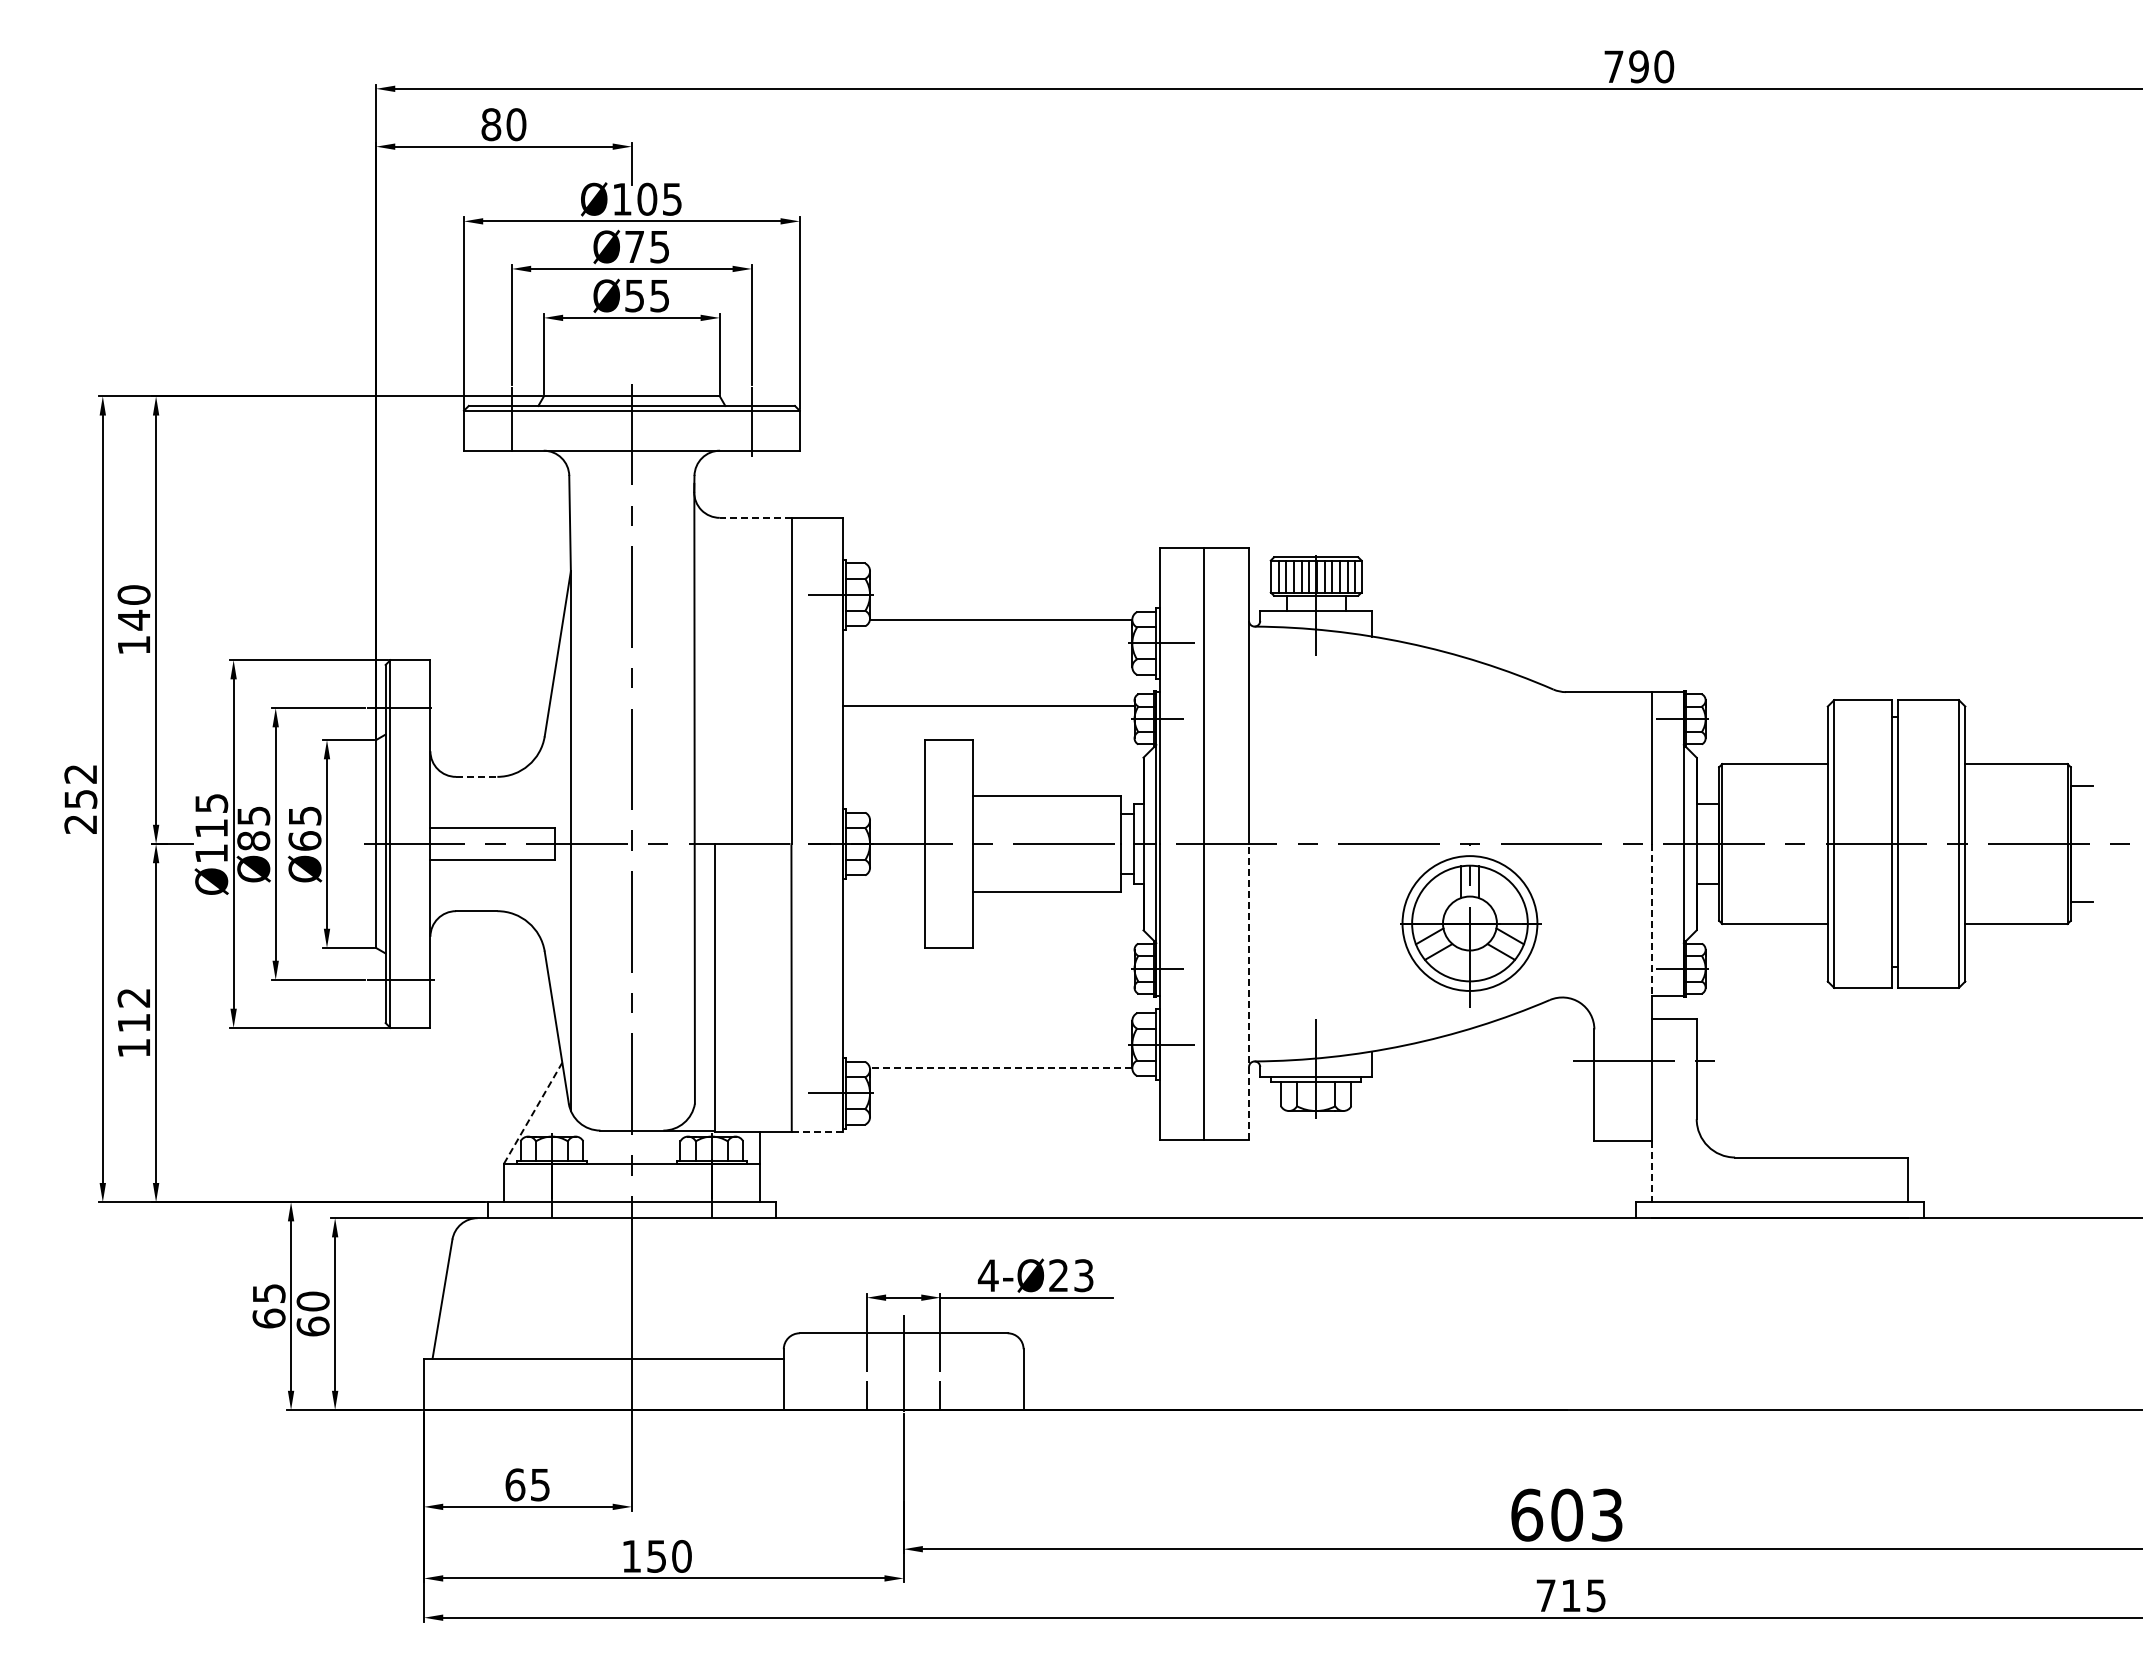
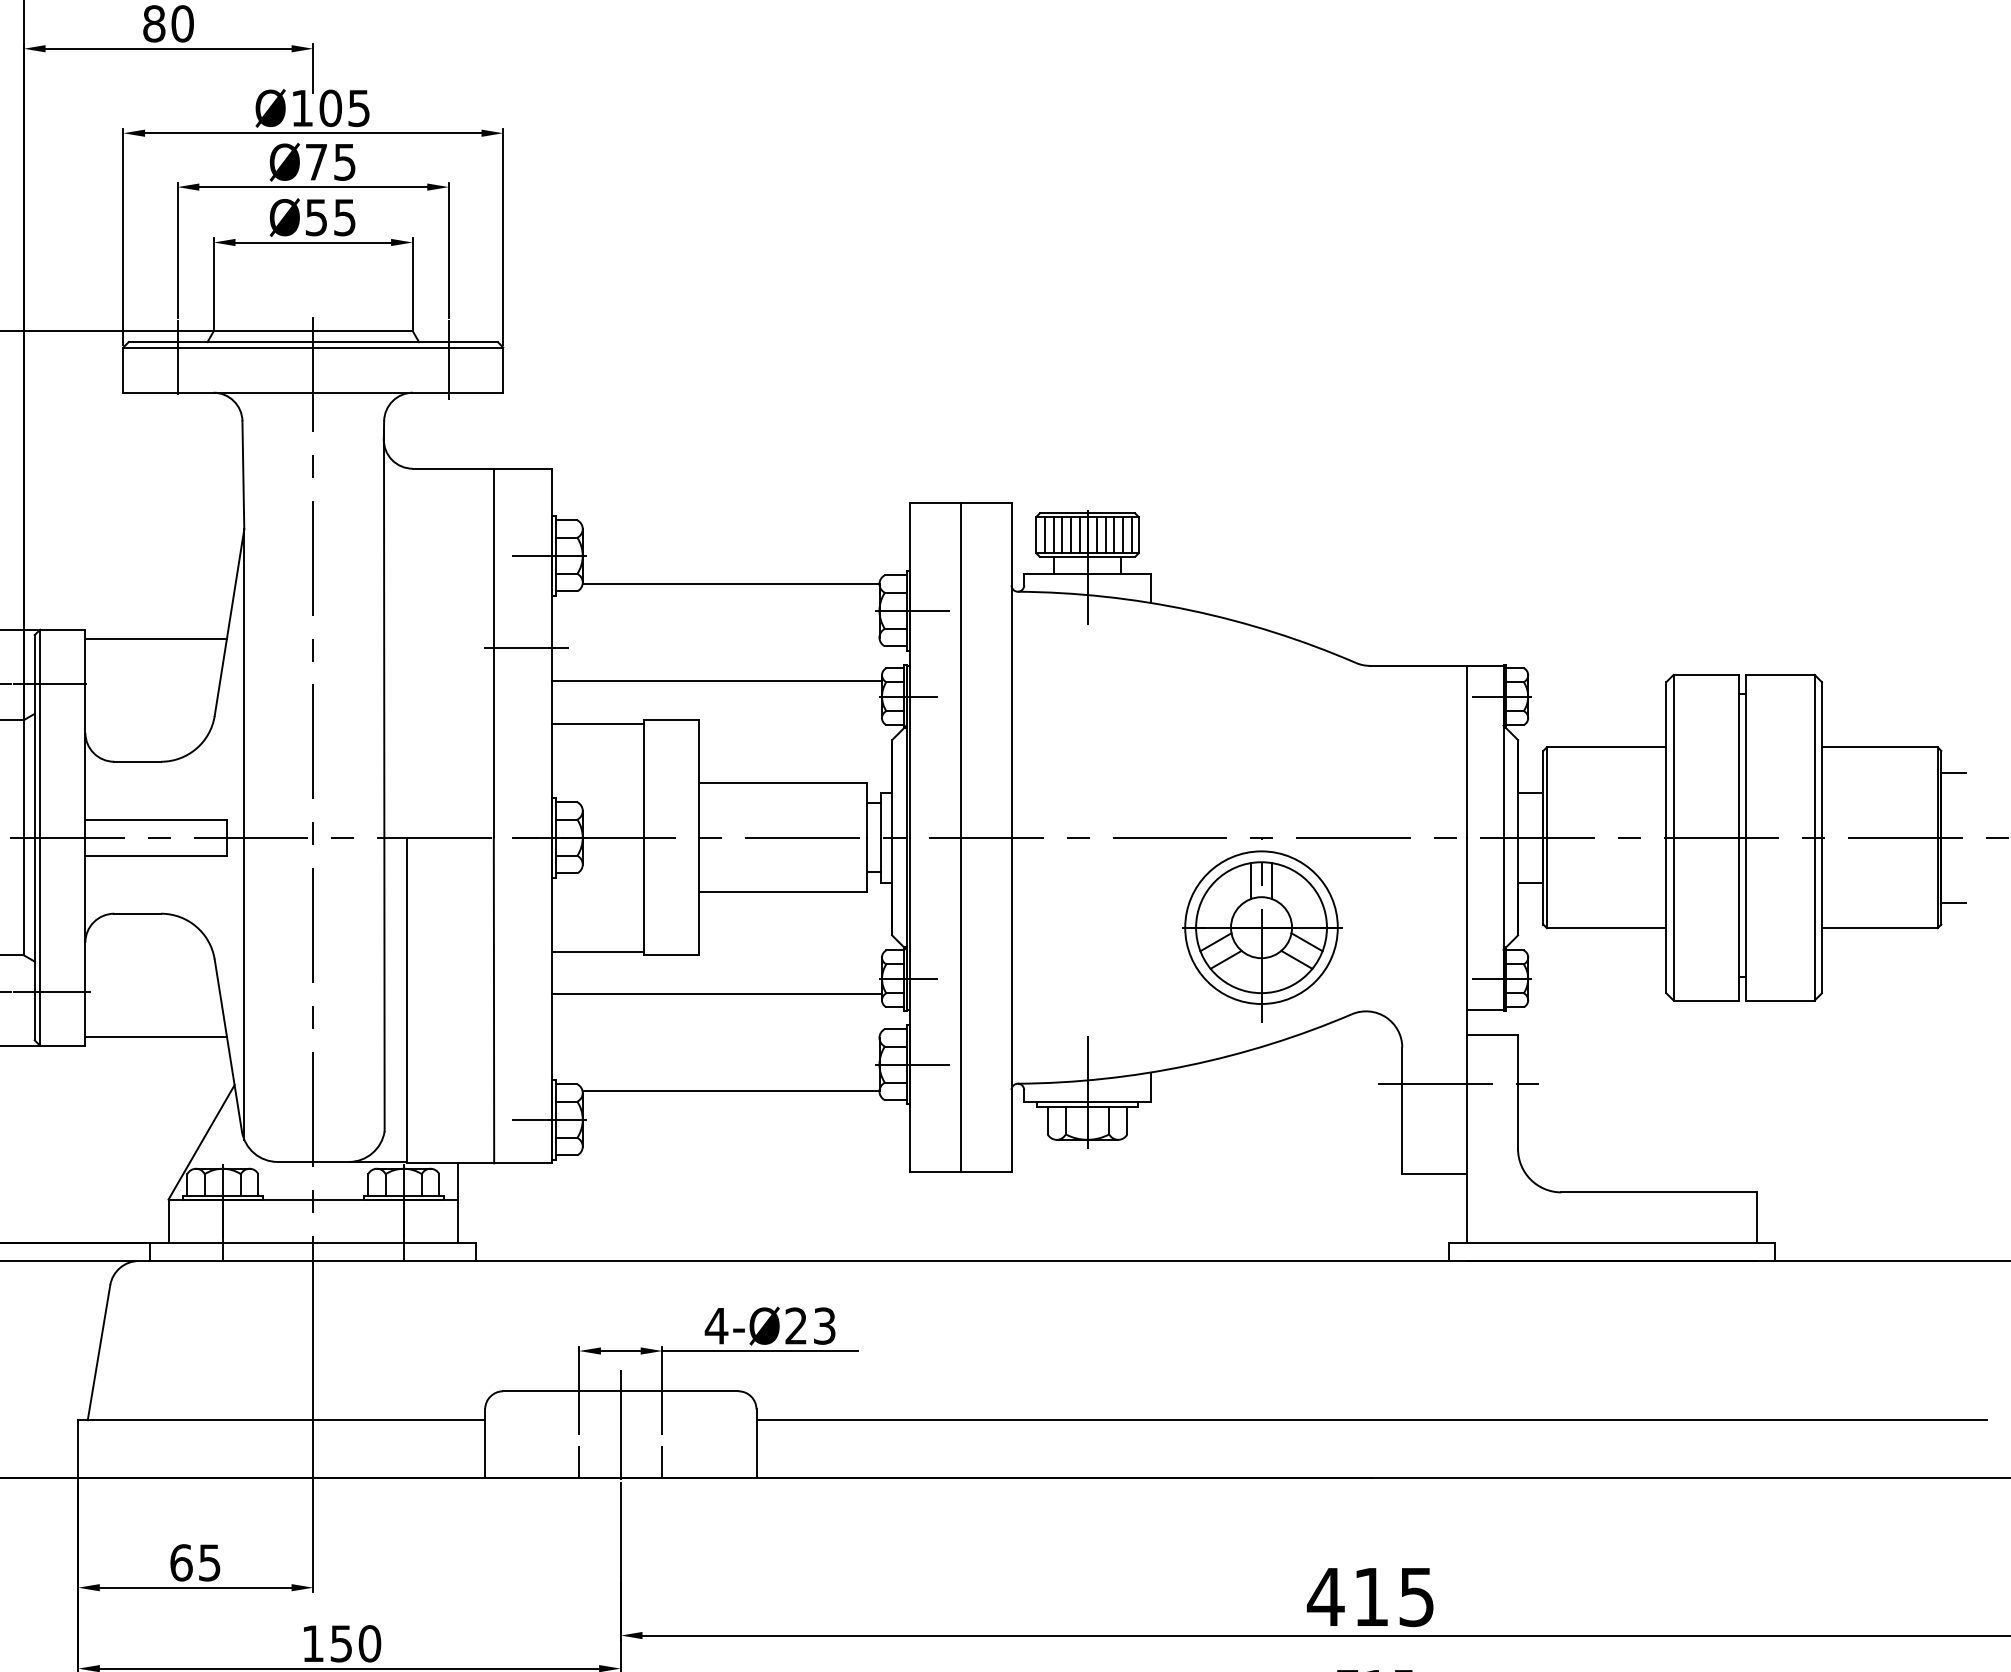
line: (755, 517) -> (453, 468), dashed -> solid
line: (492, 668) -> (155, 639), added
line: (820, 676) -> (526, 648), added
line: (883, 743) -> (597, 724), added
line: (476, 776) -> (137, 761), dashed -> solid
line: (1651, 919) -> (1466, 923), dashed -> solid
line: (883, 944) -> (597, 951), added
line: (988, 982) -> (716, 994), added
line: (1249, 991) -> (1012, 1004), dashed -> solid
line: (492, 1019) -> (155, 1036), added
line: (1000, 1067) -> (730, 1090), dashed -> solid
line: (533, 1112) -> (201, 1141), dashed -> solid
line: (817, 1131) -> (523, 1162), dashed -> solid
line: (1651, 1172) -> (1466, 1209), dashed -> solid
line: (1566, 1358) -> (1370, 1419), added
text: (1566, 1514) -> (1370, 1596), 603 -> 415

